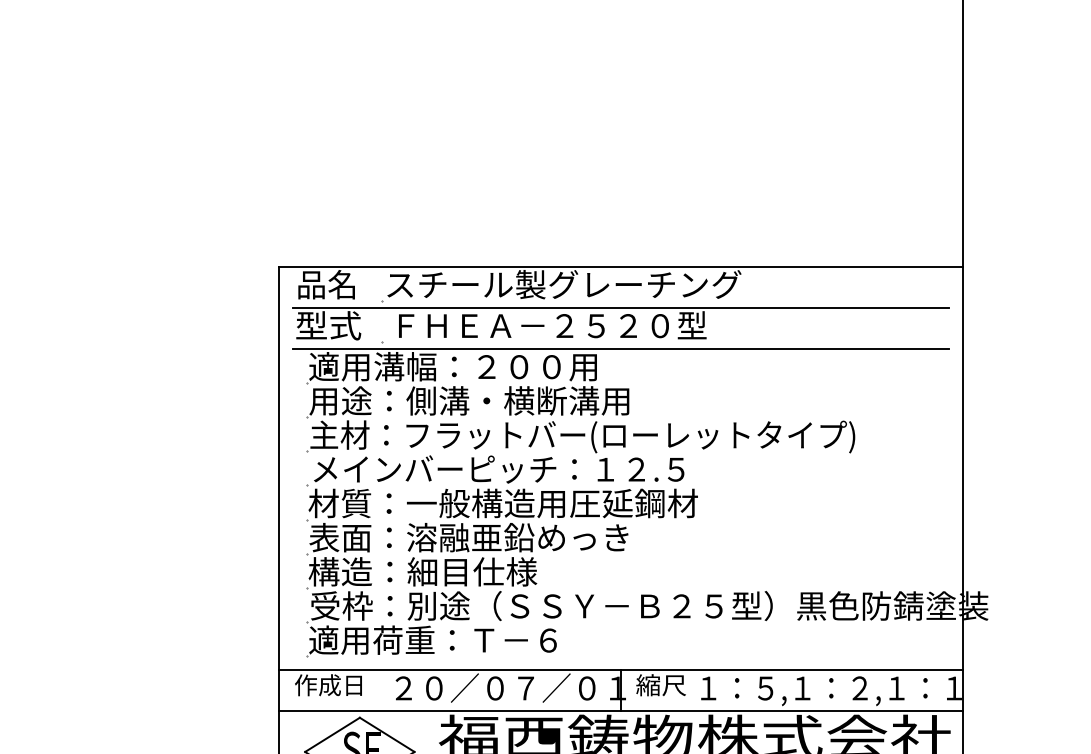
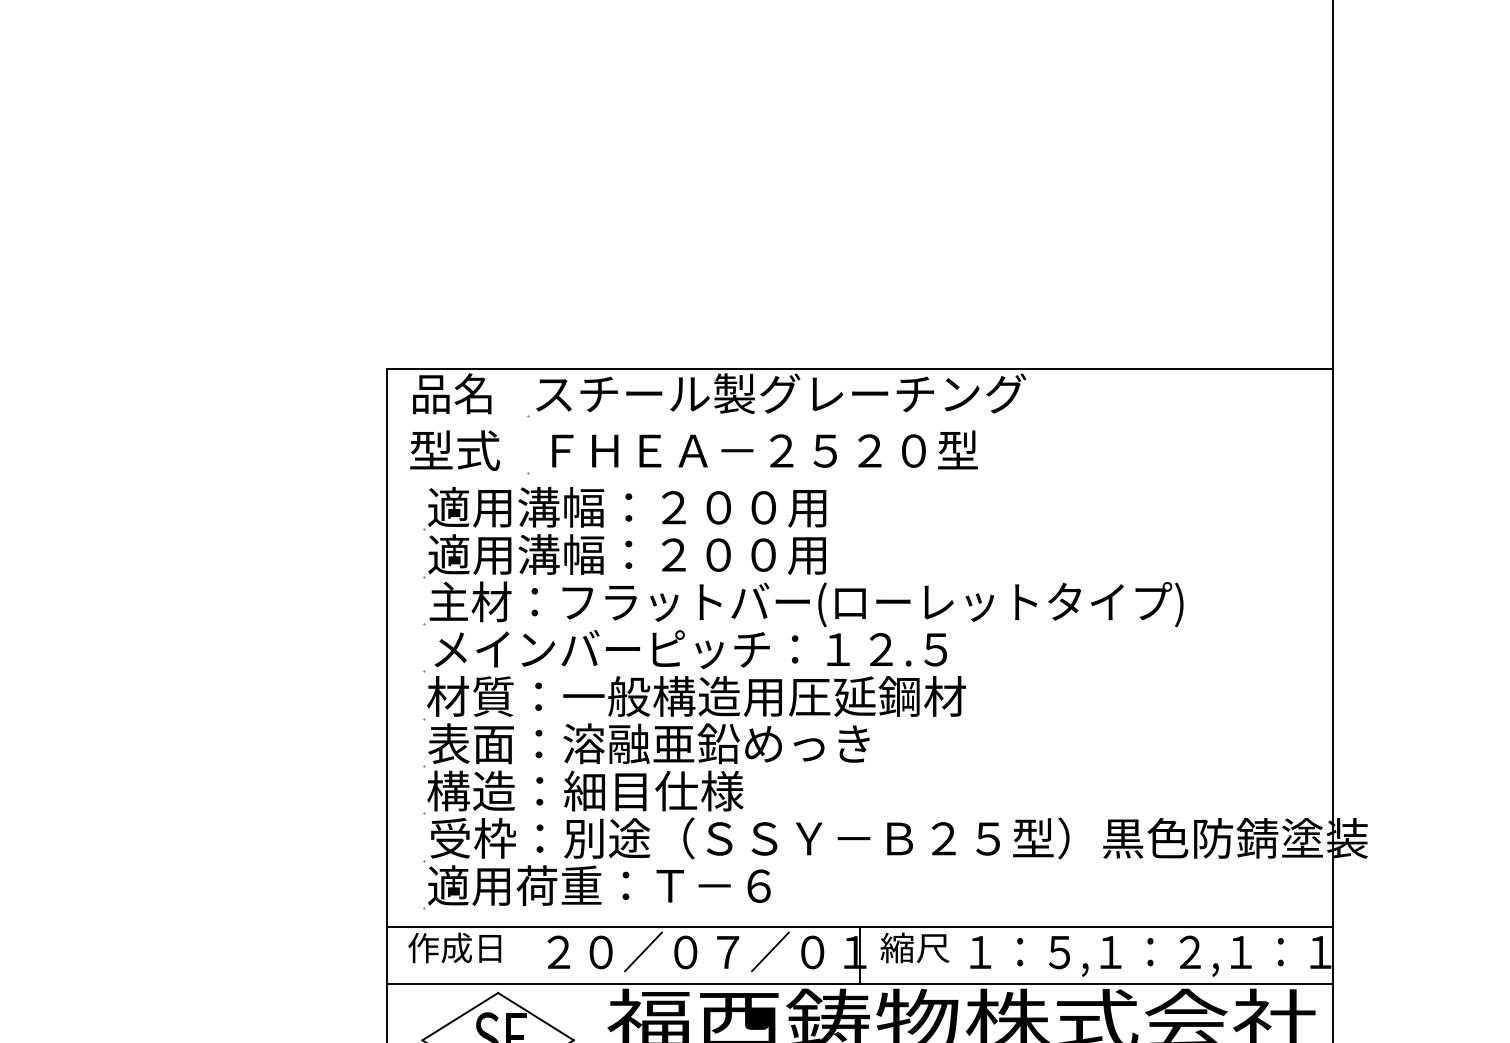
line: (620, 307) -> (858, 425), removed
line: (620, 348) -> (858, 482), removed
text: (469, 400) -> (649, 554), 用途：側溝・横断溝用 -> 適用溝幅：２００用

